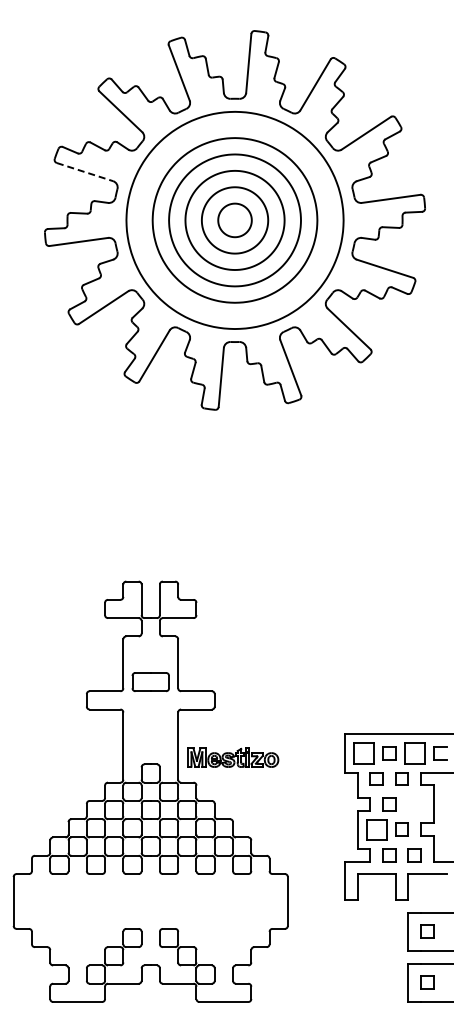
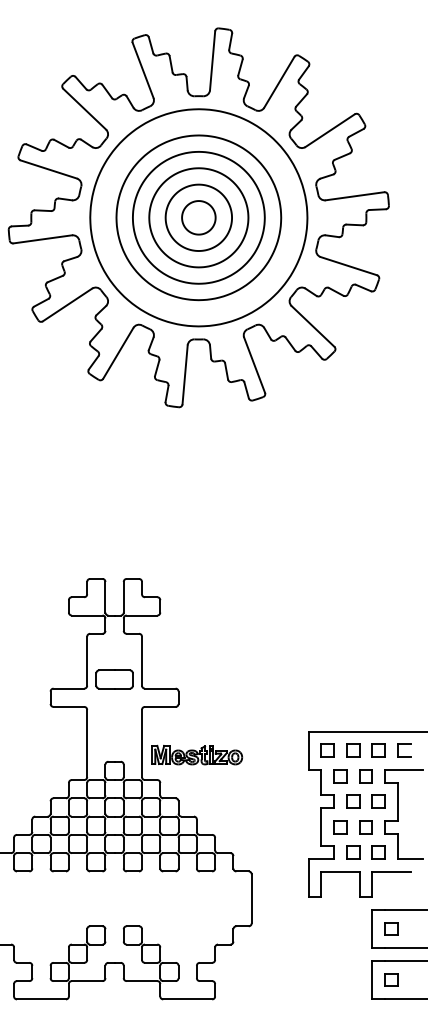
line: (85, 172) -> (49, 169), dashed -> solid
part: (363, 753) -> (327, 750), size x0.62
part: (414, 753) -> (378, 750), size x0.62
part: (414, 804) -> (378, 801), added
part: (376, 829) -> (340, 826), size x0.62

